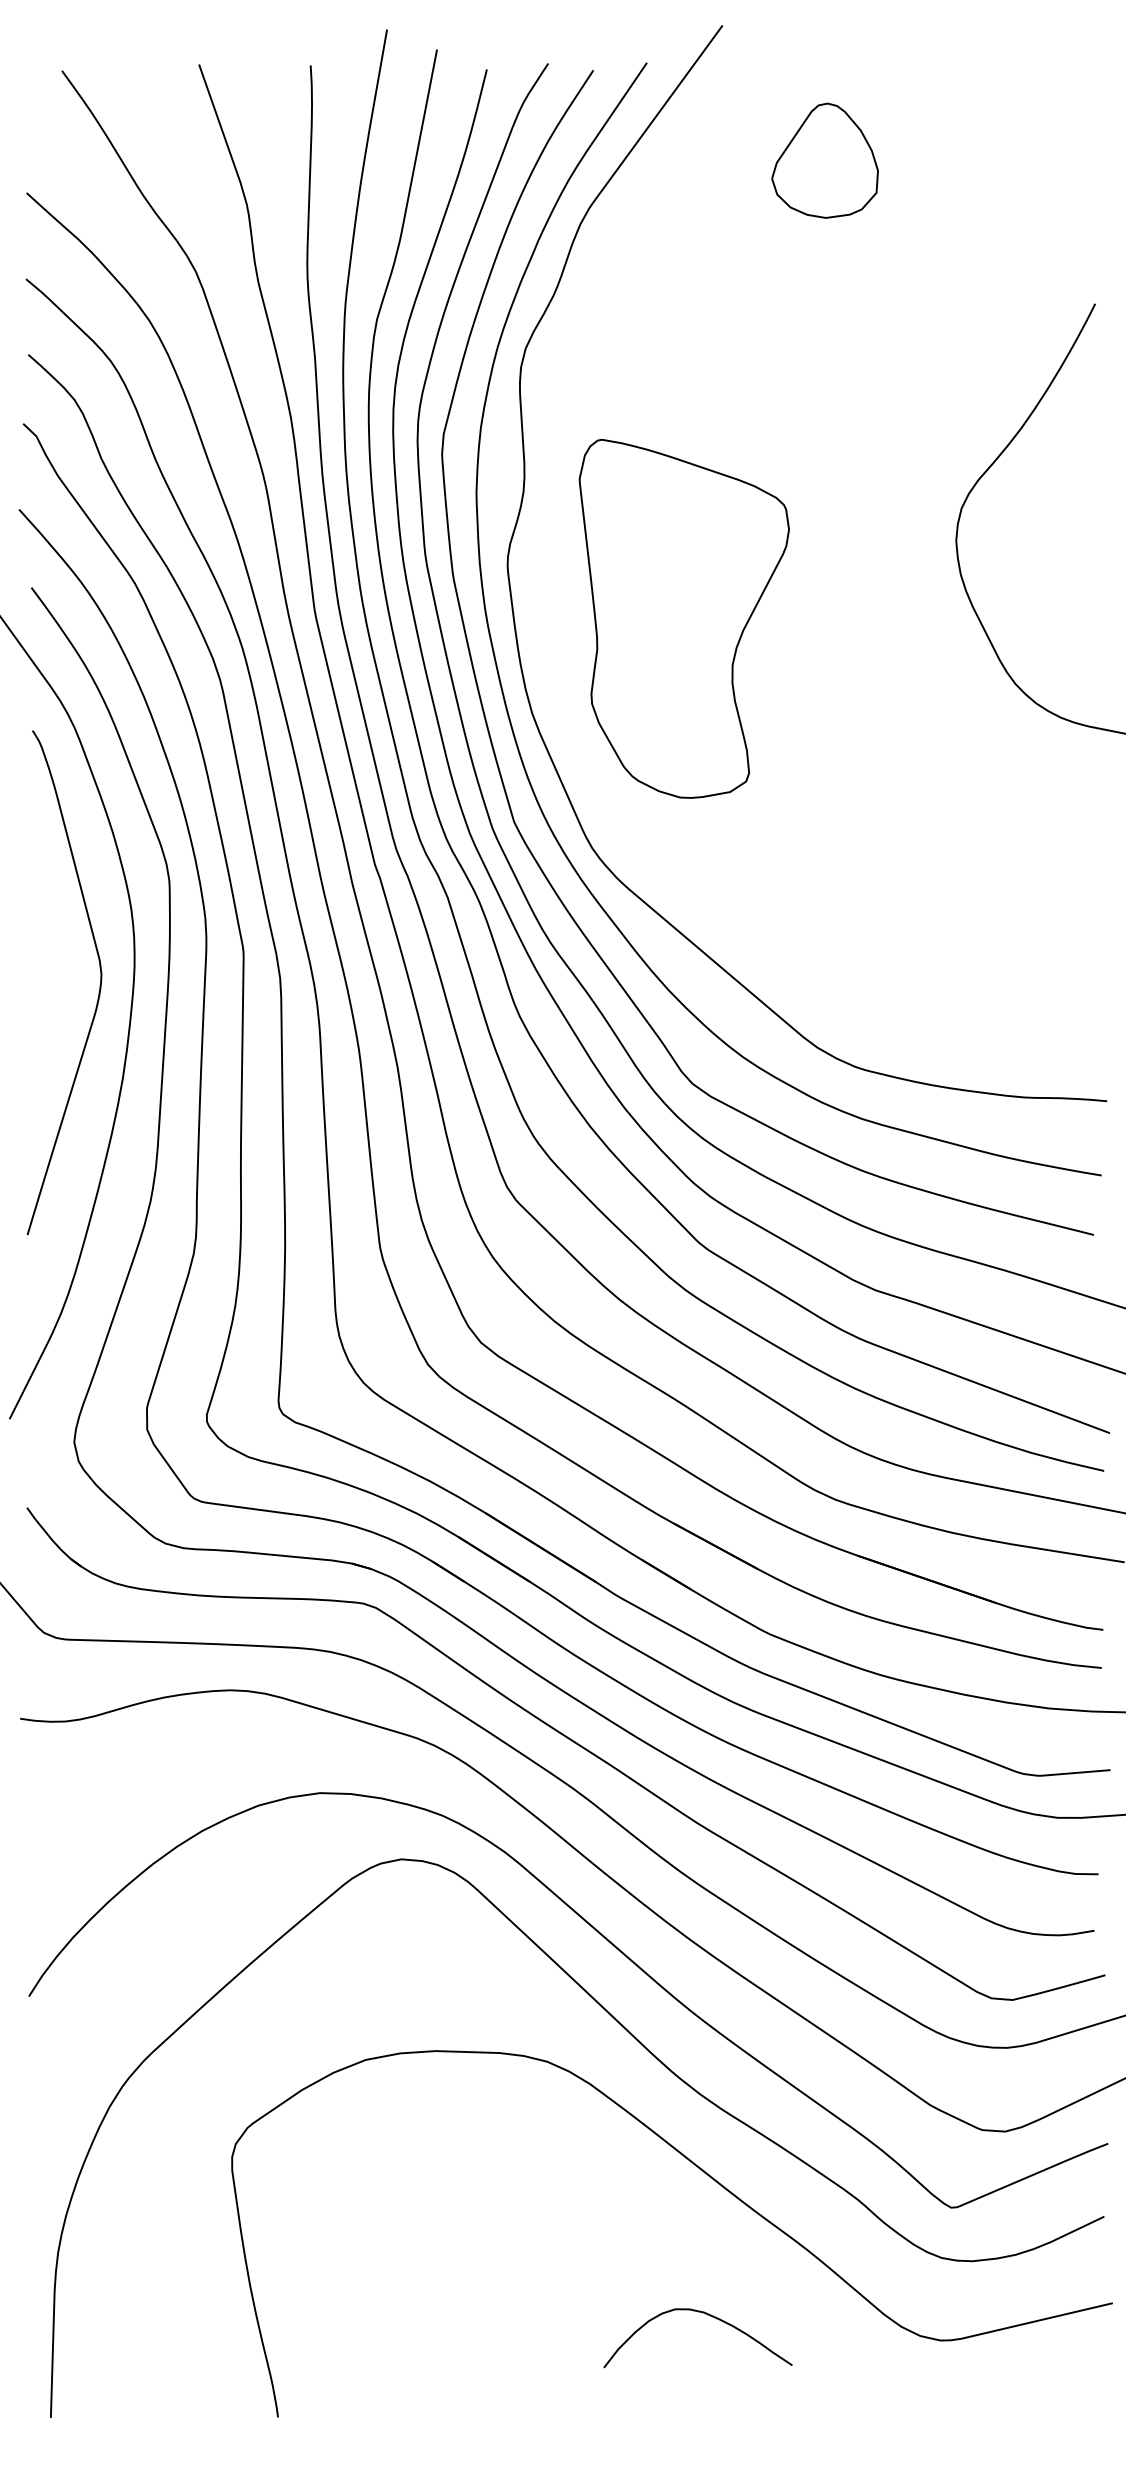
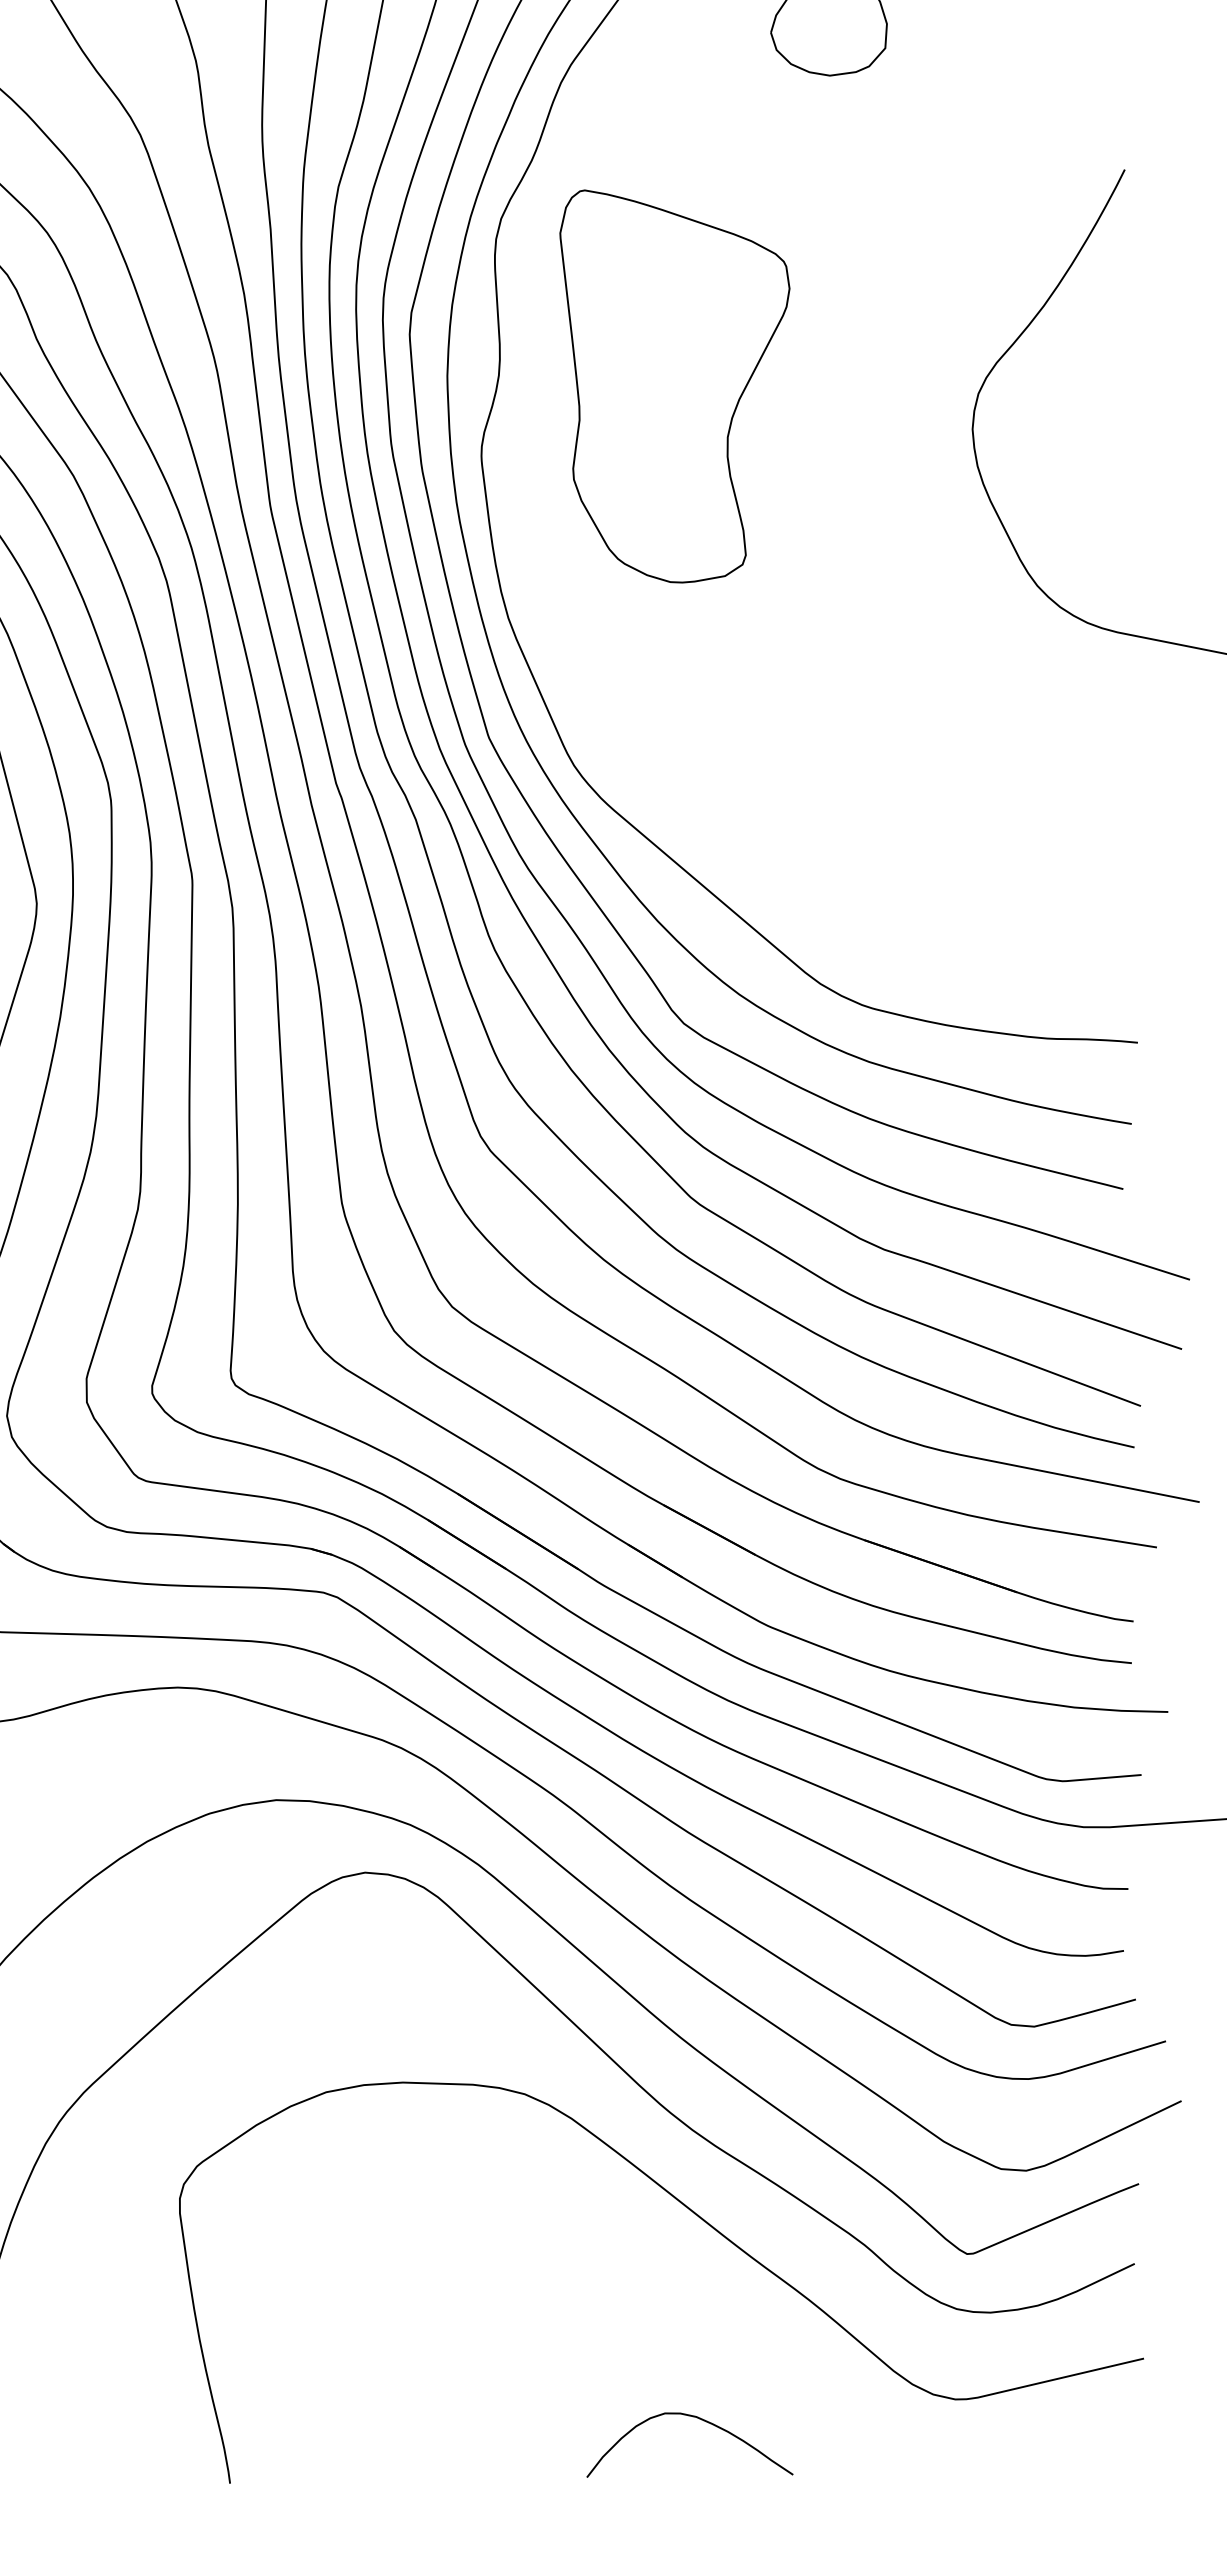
part: (683, 618) -> (673, 386), moved
curve: (707, 2315) -> (700, 2420), moved

